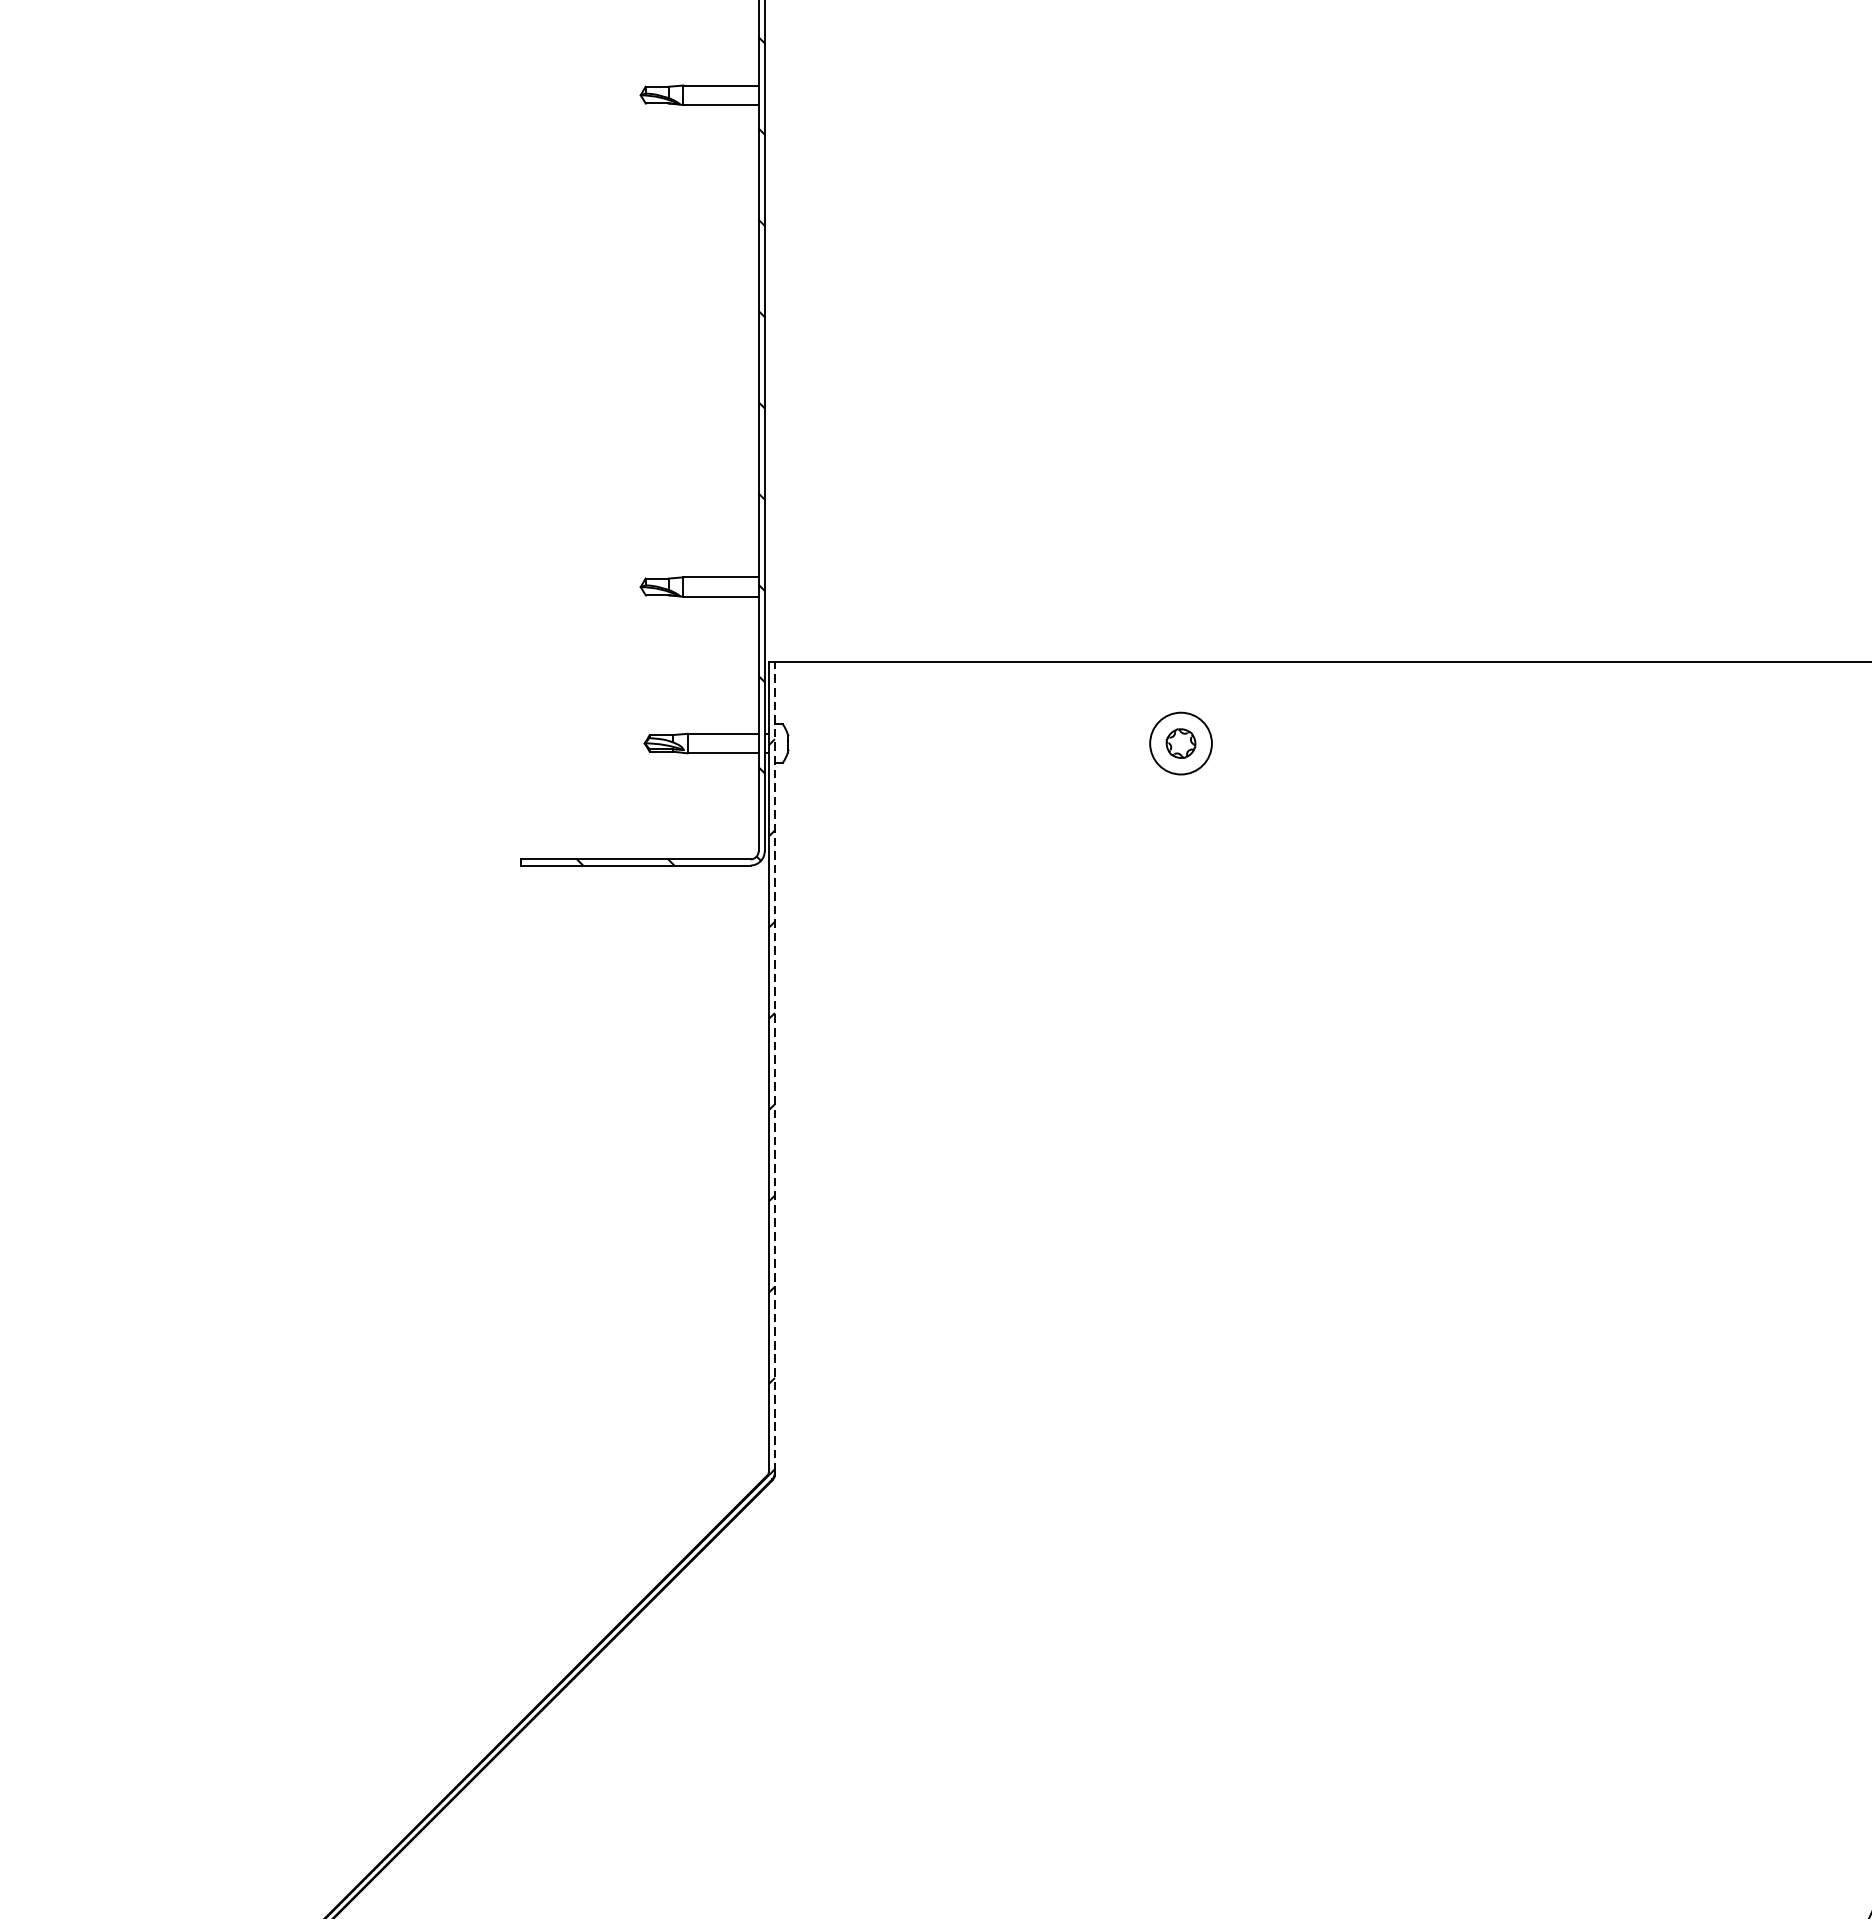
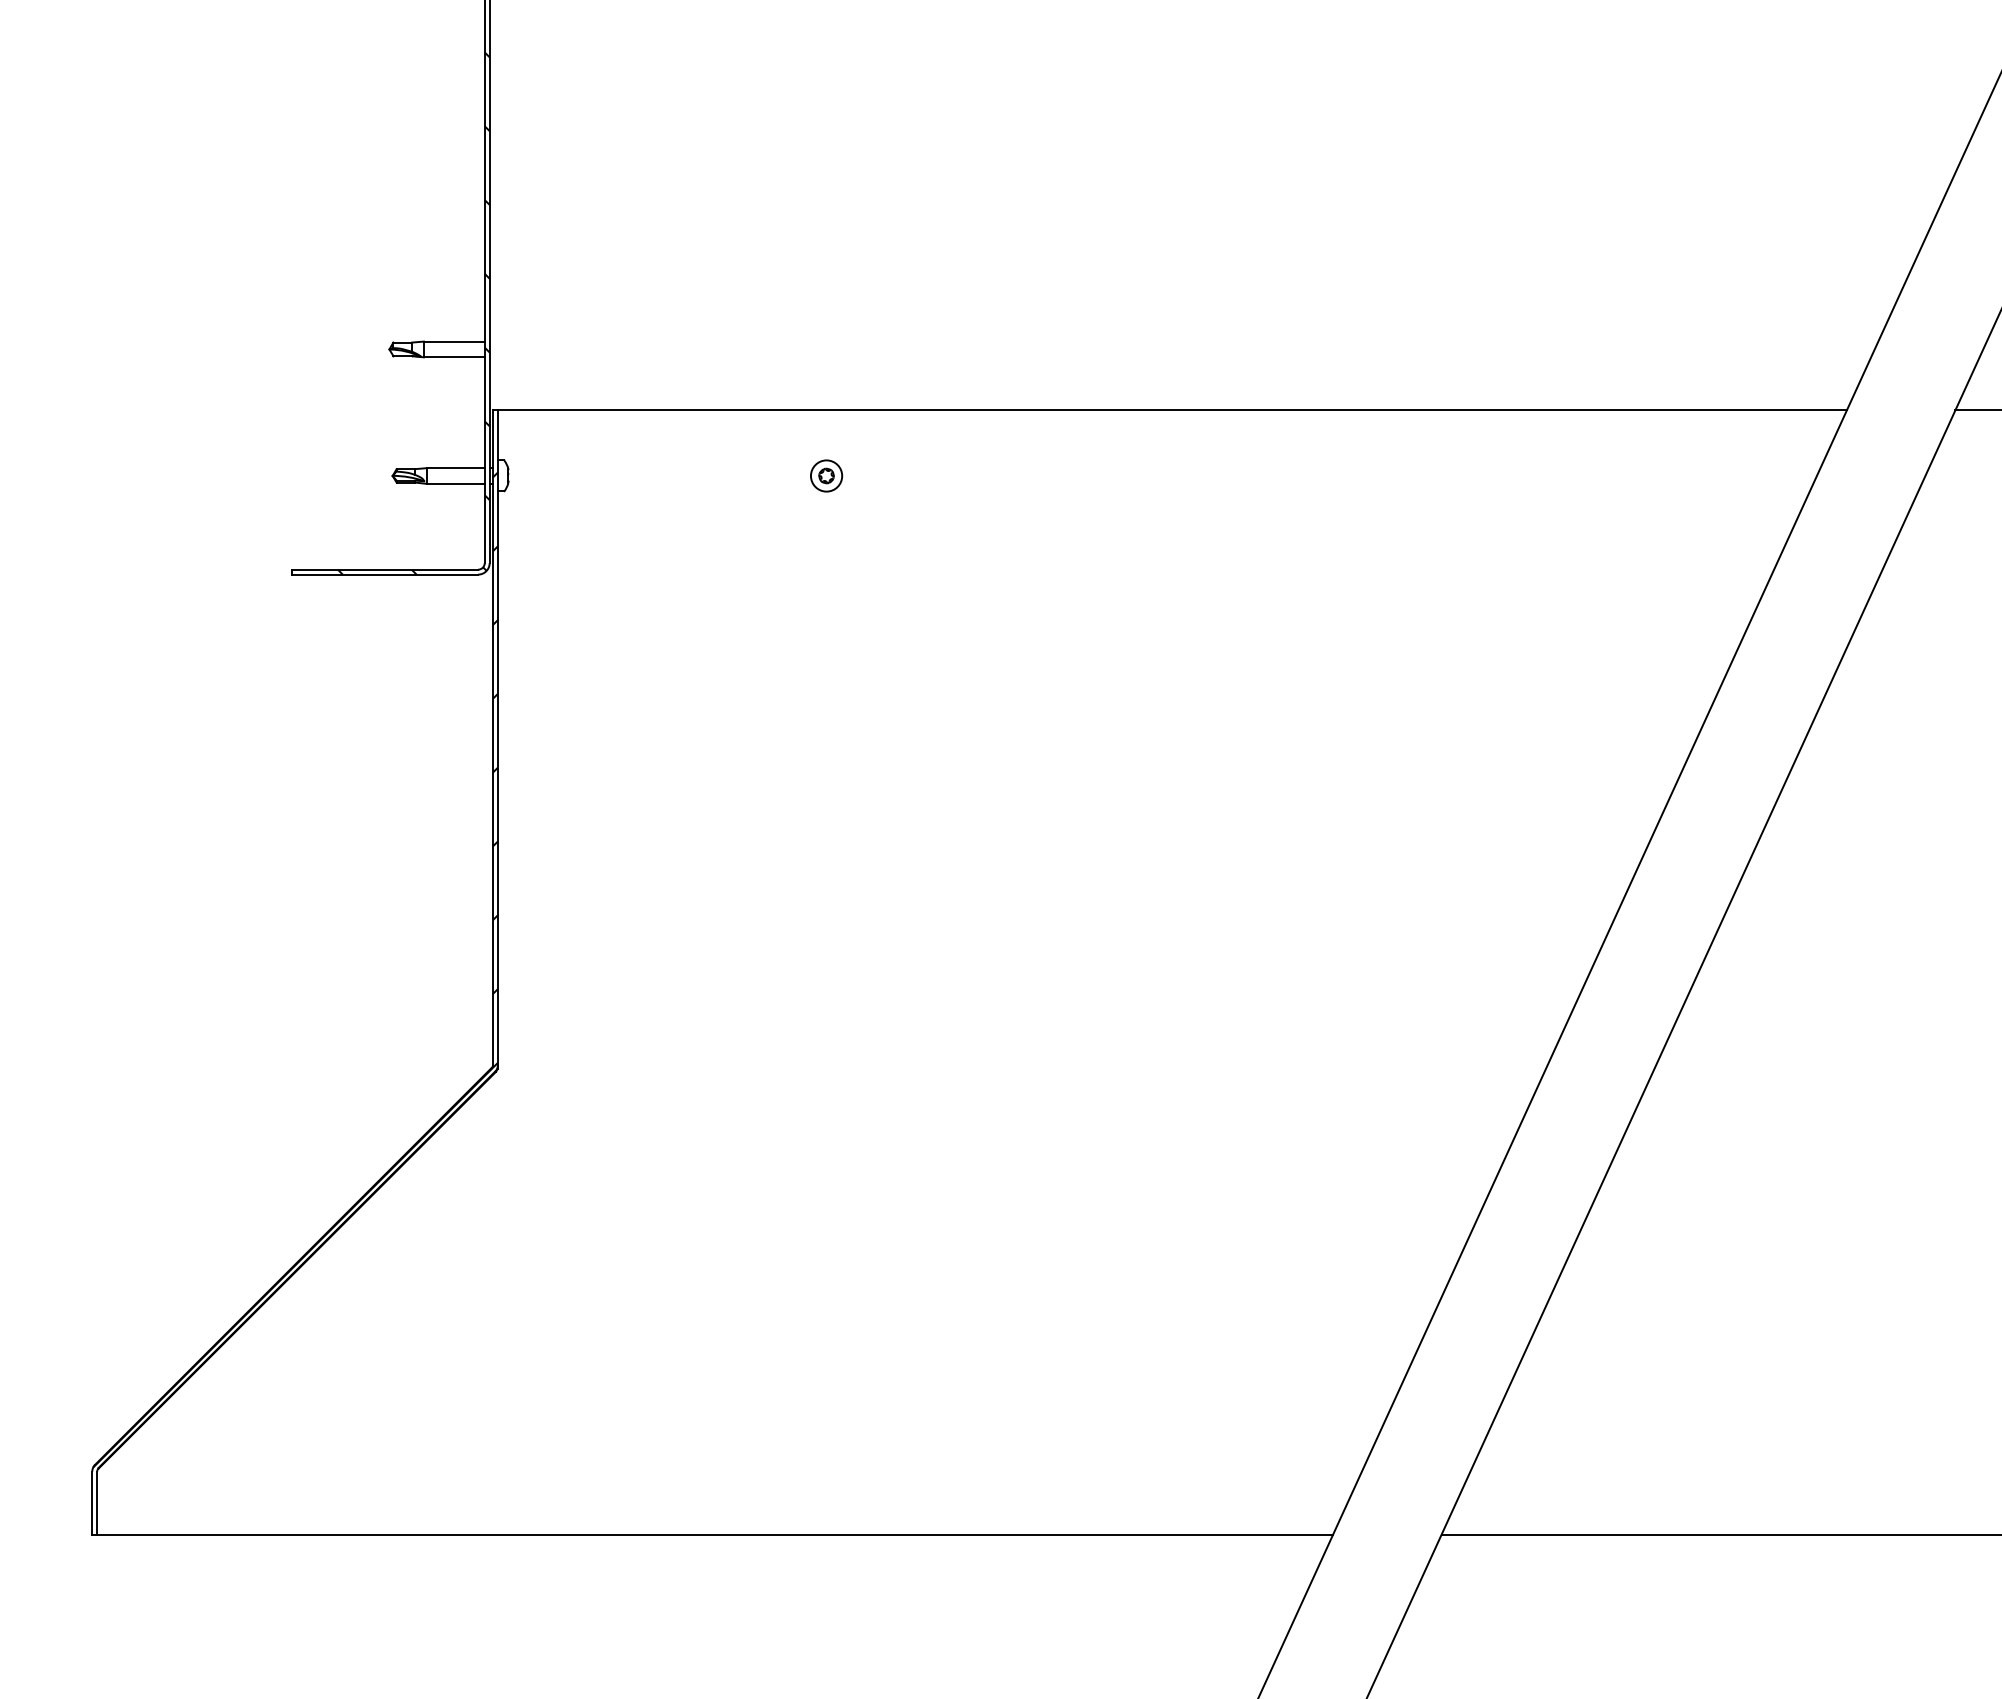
part: (1181, 742) -> (826, 475), size x0.62
line: (774, 1066) -> (497, 737), dashed -> solid

